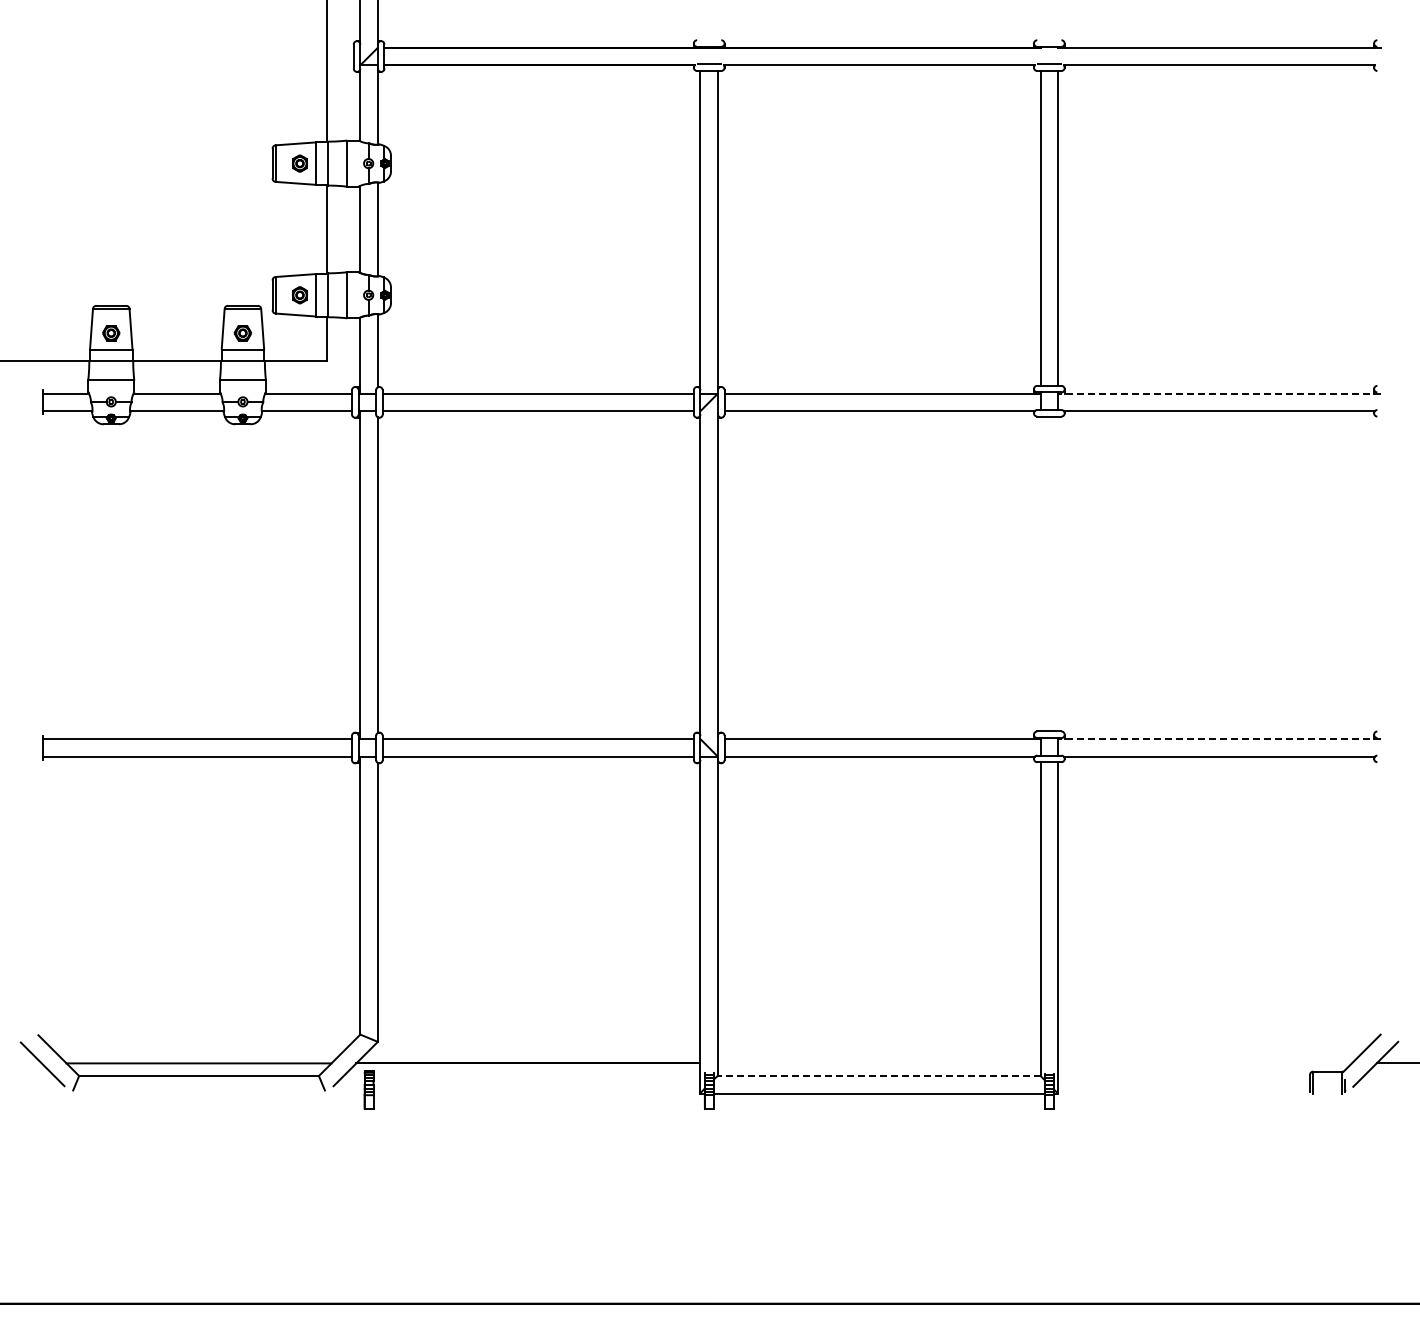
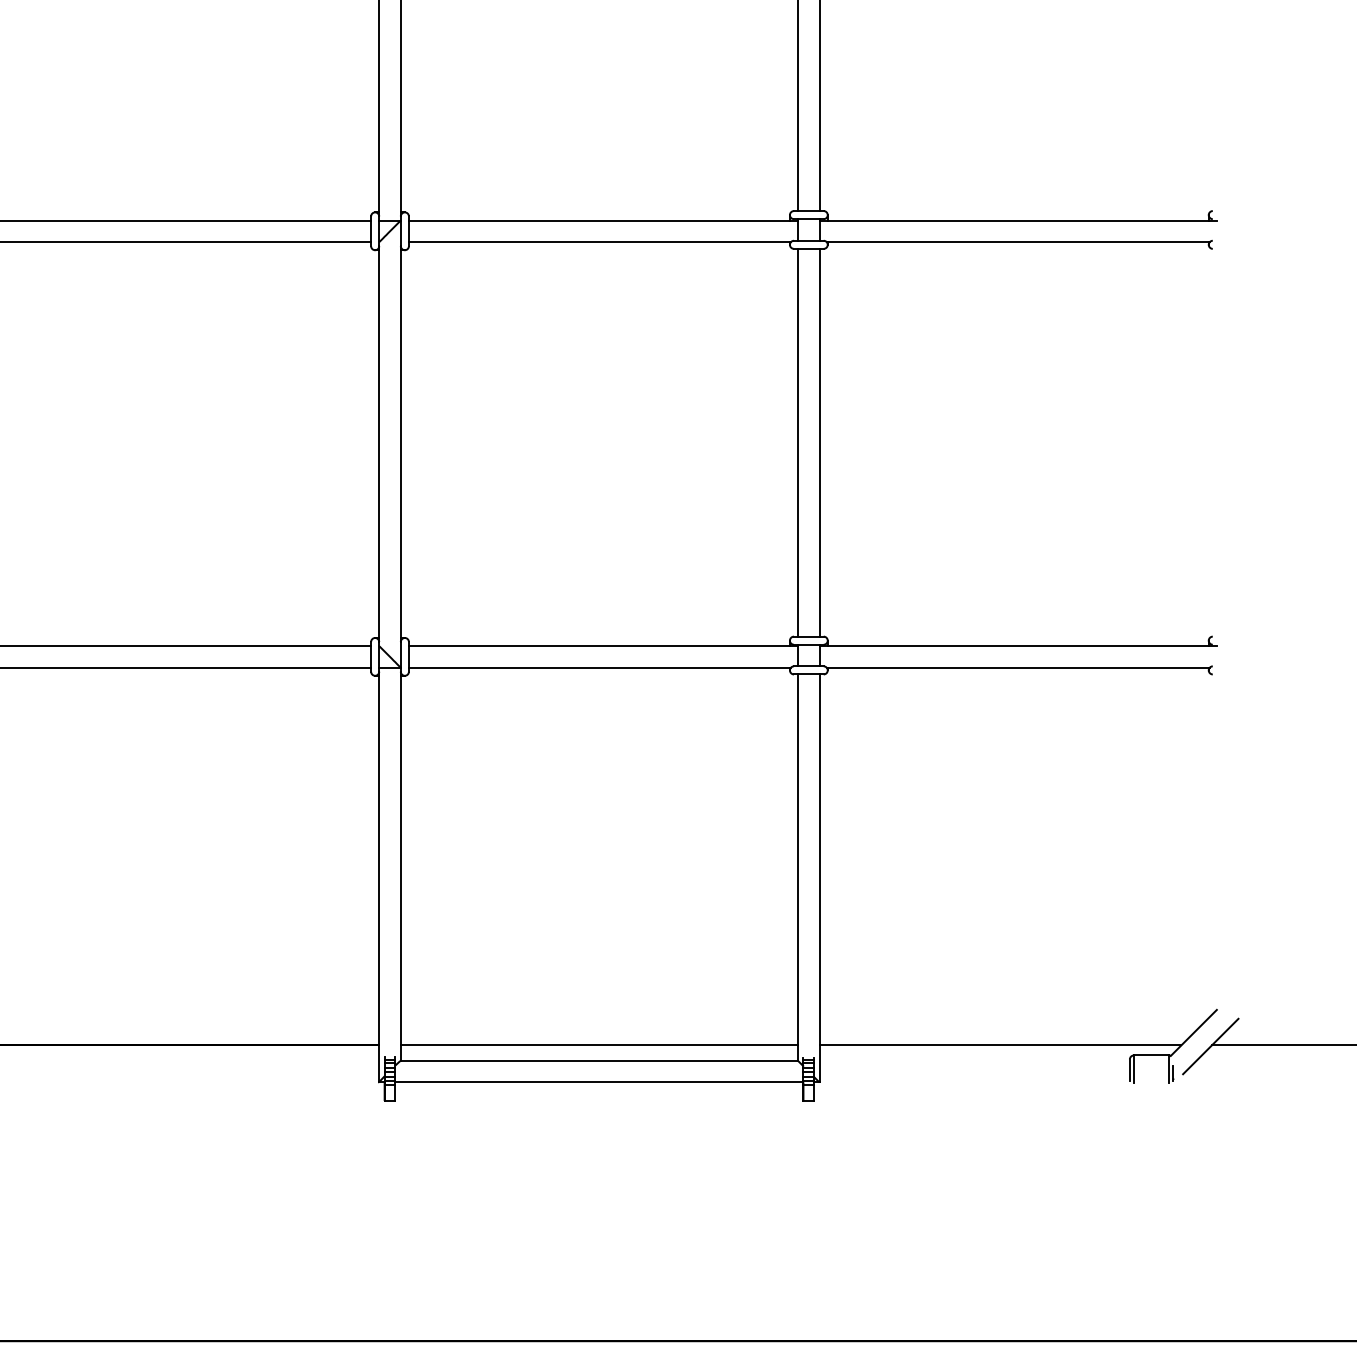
line: (1218, 393) -> (1017, 220), dashed -> solid
line: (1040, 573) -> (797, 442), added
line: (1058, 573) -> (820, 442), added
line: (1218, 739) -> (1017, 646), dashed -> solid
line: (879, 1063) -> (599, 1045), added
line: (1204, 1063) -> (999, 1045), added
line: (878, 1075) -> (598, 1060), dashed -> solid

